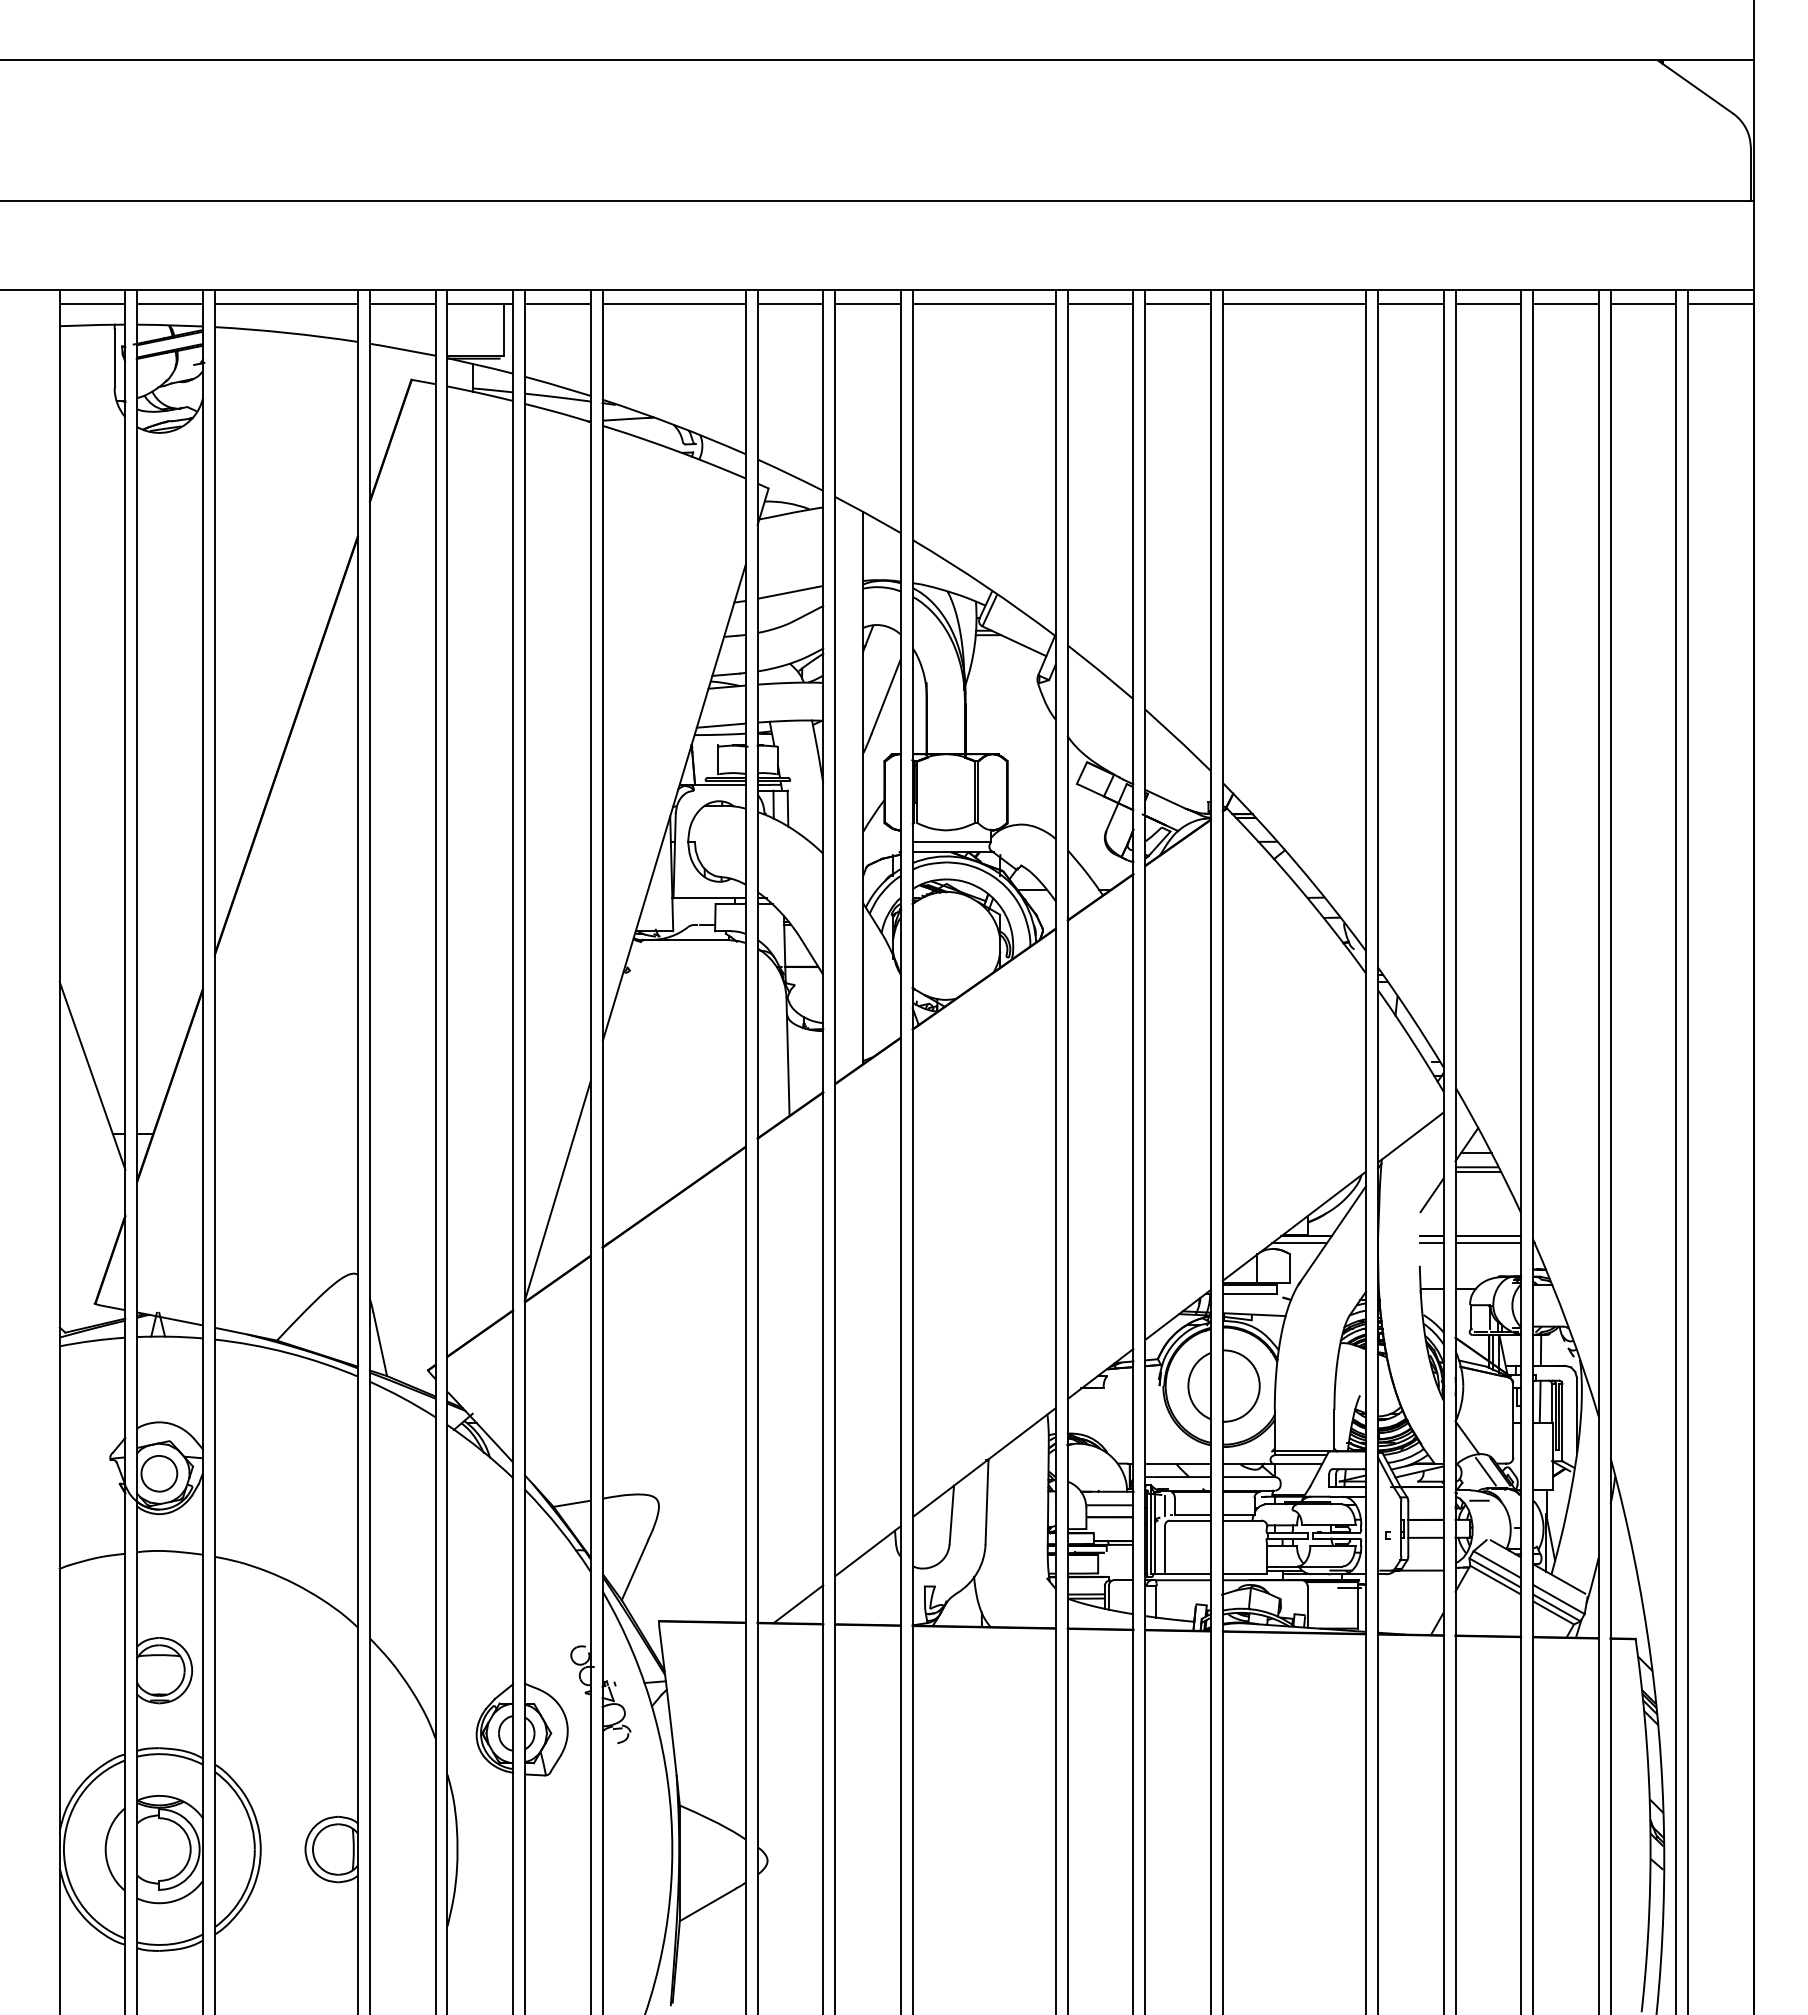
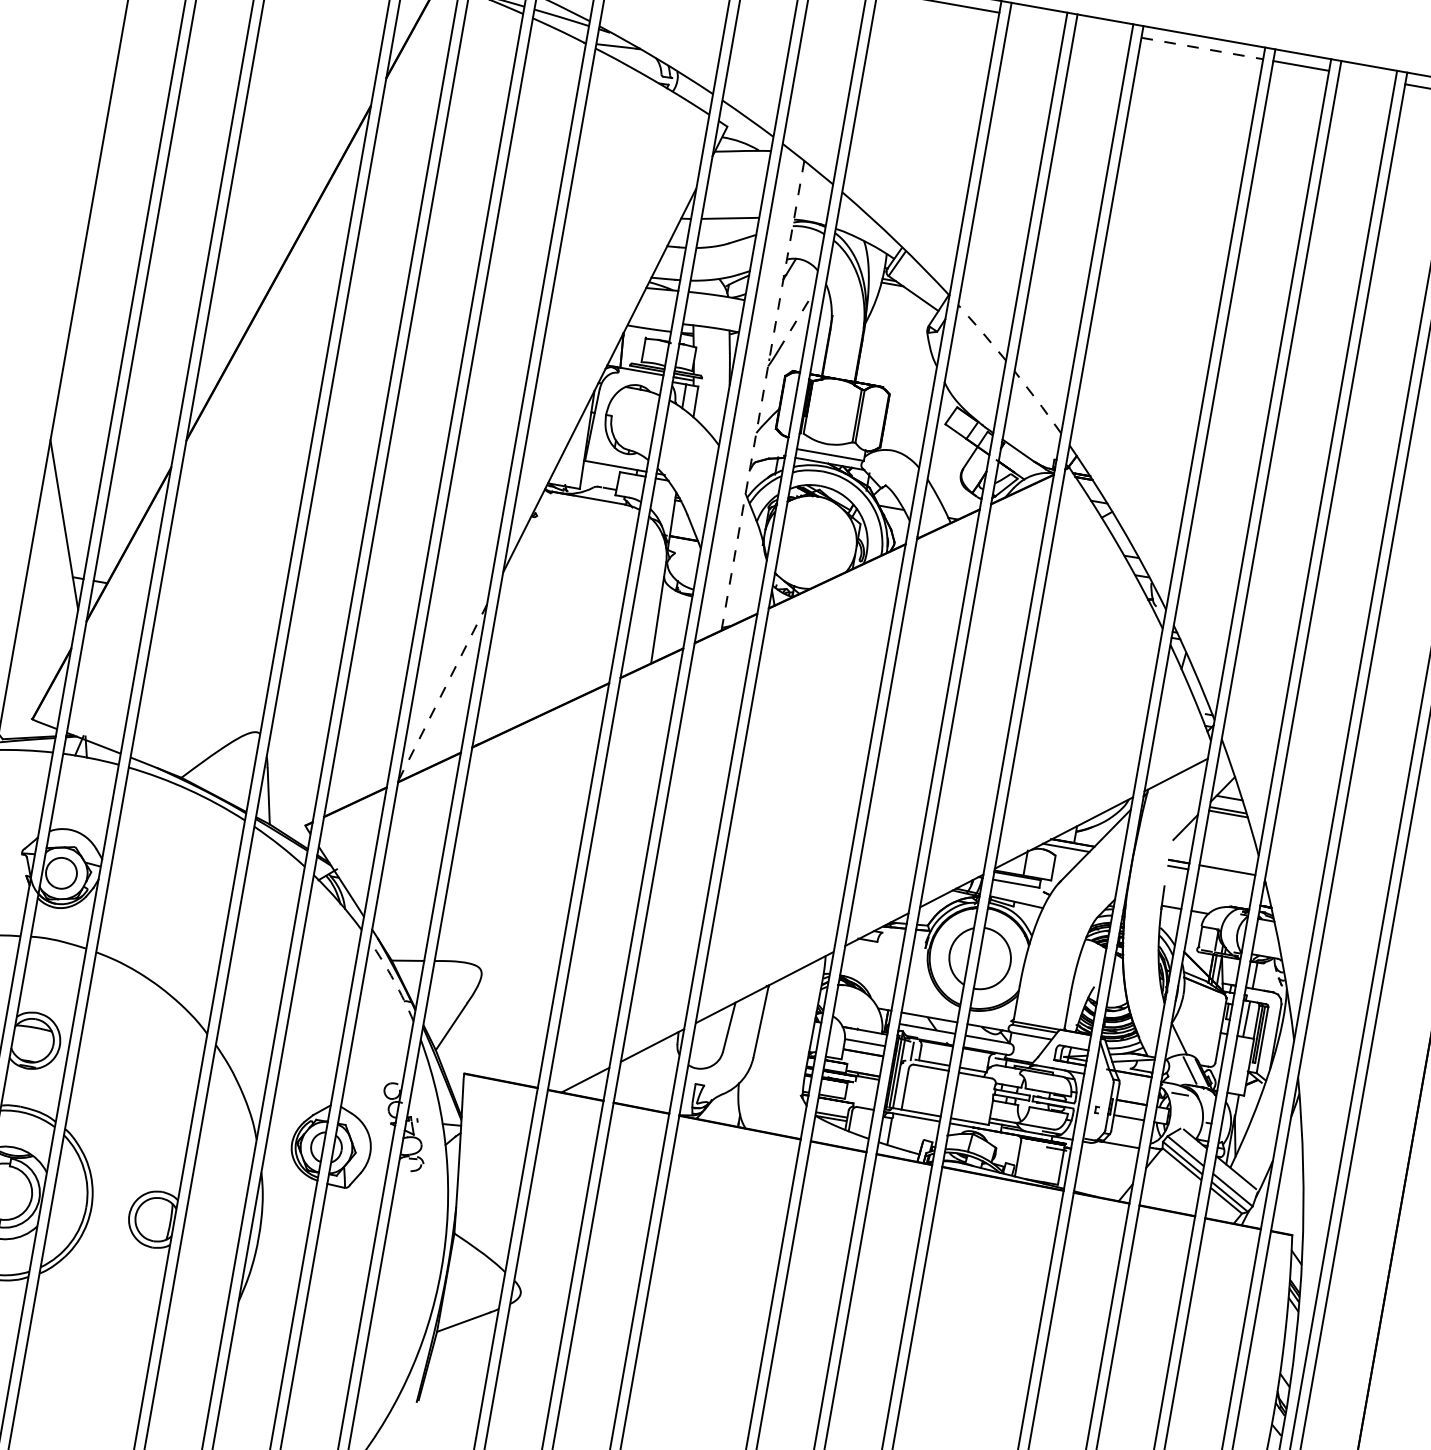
line: (1100, 303) -> (1037, 19), removed
line: (1177, 303) -> (1102, 30), removed
line: (1294, 303) -> (1202, 48), solid -> dashed
line: (1488, 303) -> (1367, 77), removed
line: (1100, 671) -> (982, 332), solid -> dashed
line: (886, 696) -> (796, 321), solid -> dashed
line: (720, 725) -> (650, 321), removed
line: (1178, 740) -> (1038, 402), solid -> dashed
line: (863, 787) -> (763, 395), solid -> dashed
line: (557, 1190) -> (442, 692), solid -> dashed
line: (1488, 1242) -> (1226, 875), removed
arc: (559, 1529) -> (393, 980), solid -> dashed

